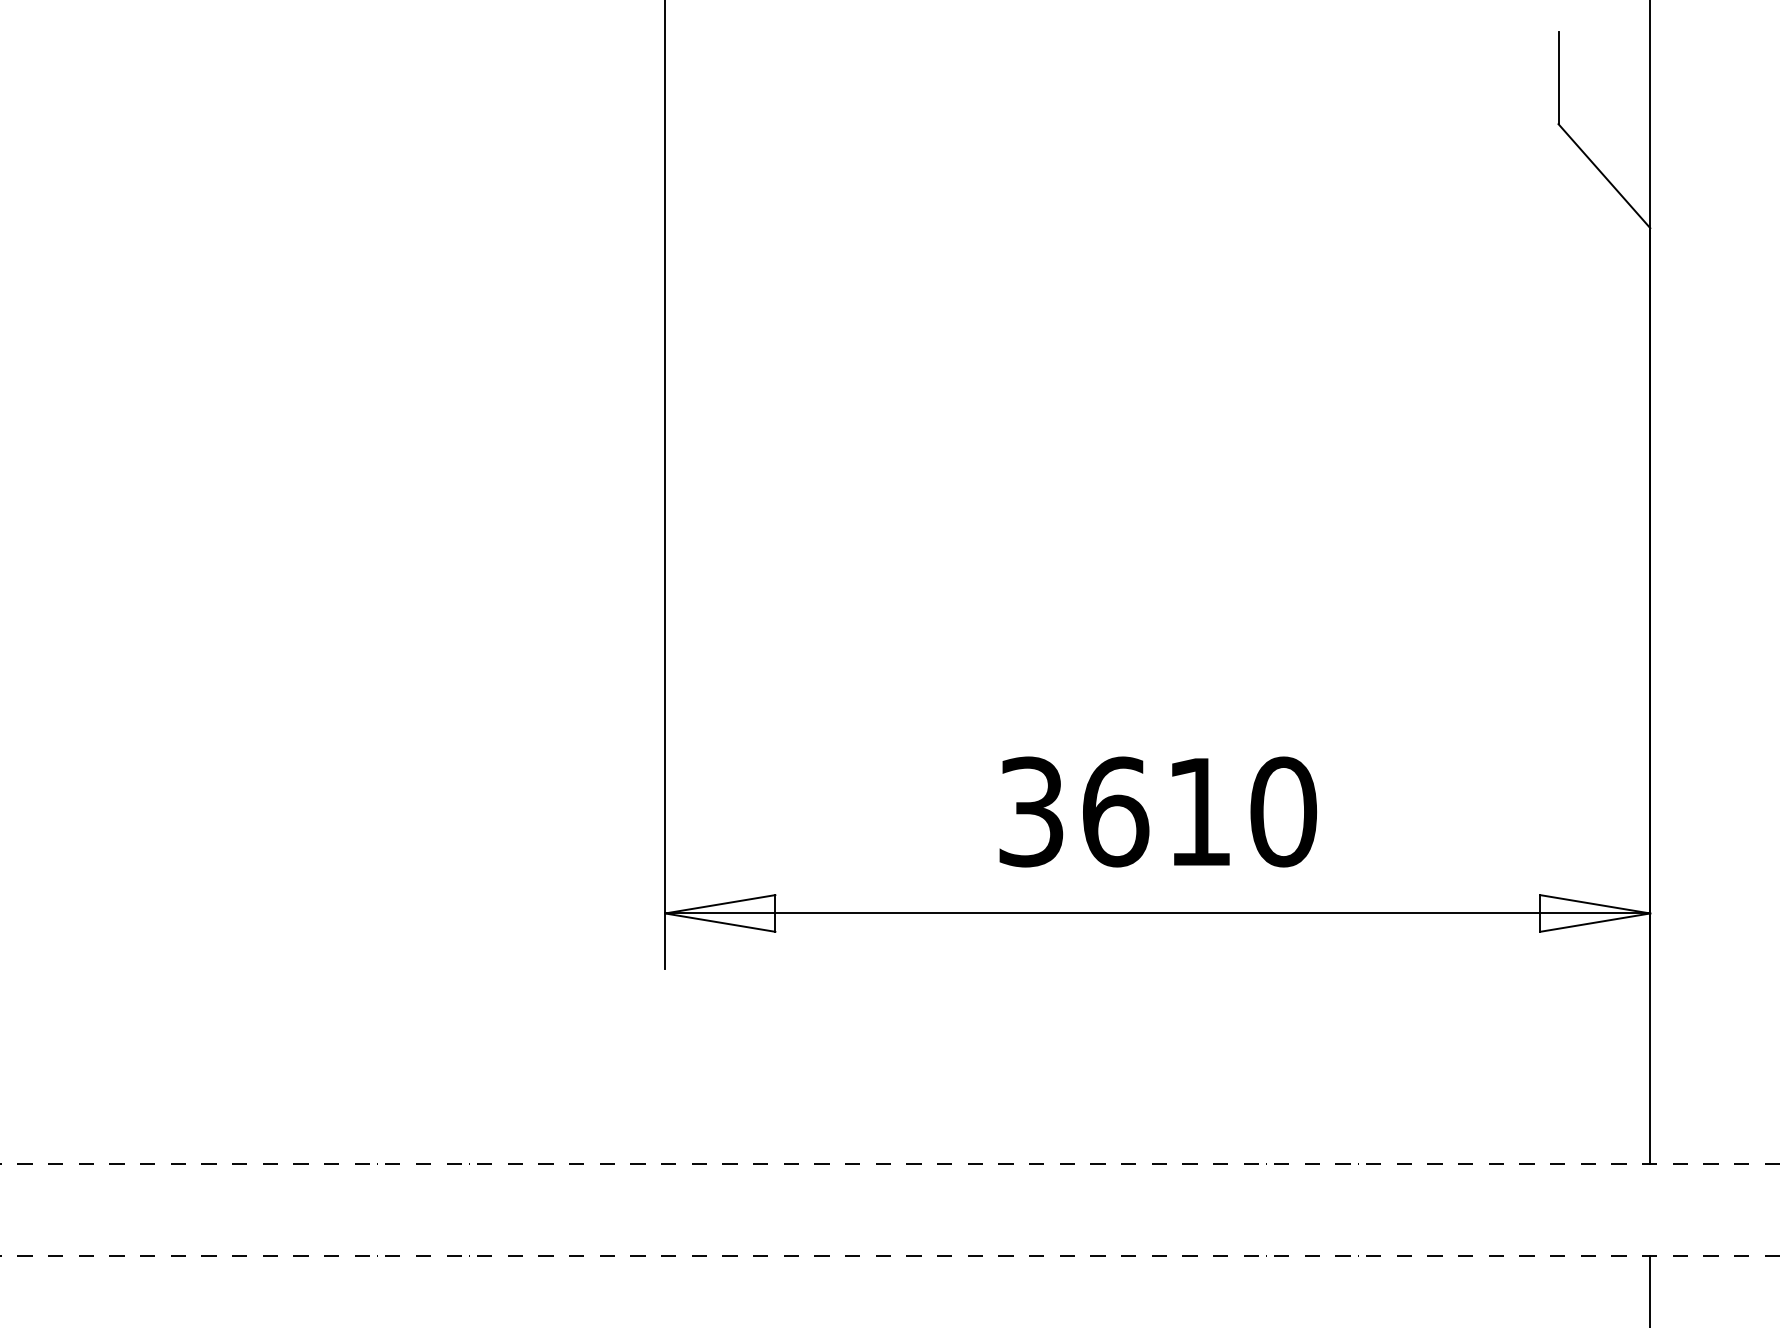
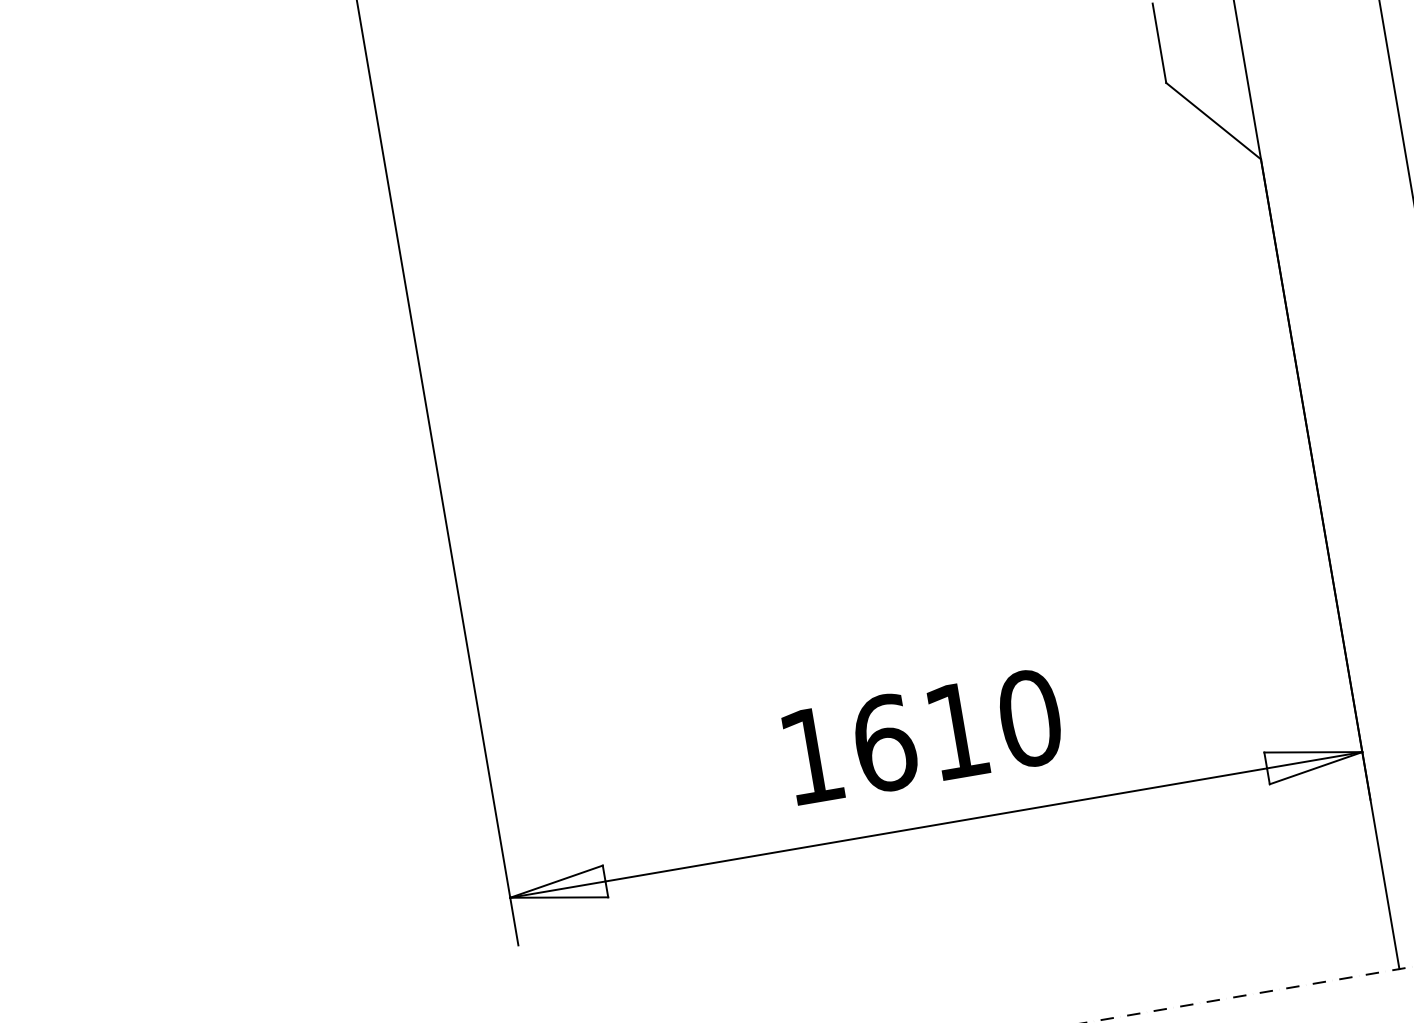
text: (1031, 811) -> (812, 755), 3610 -> 1610

